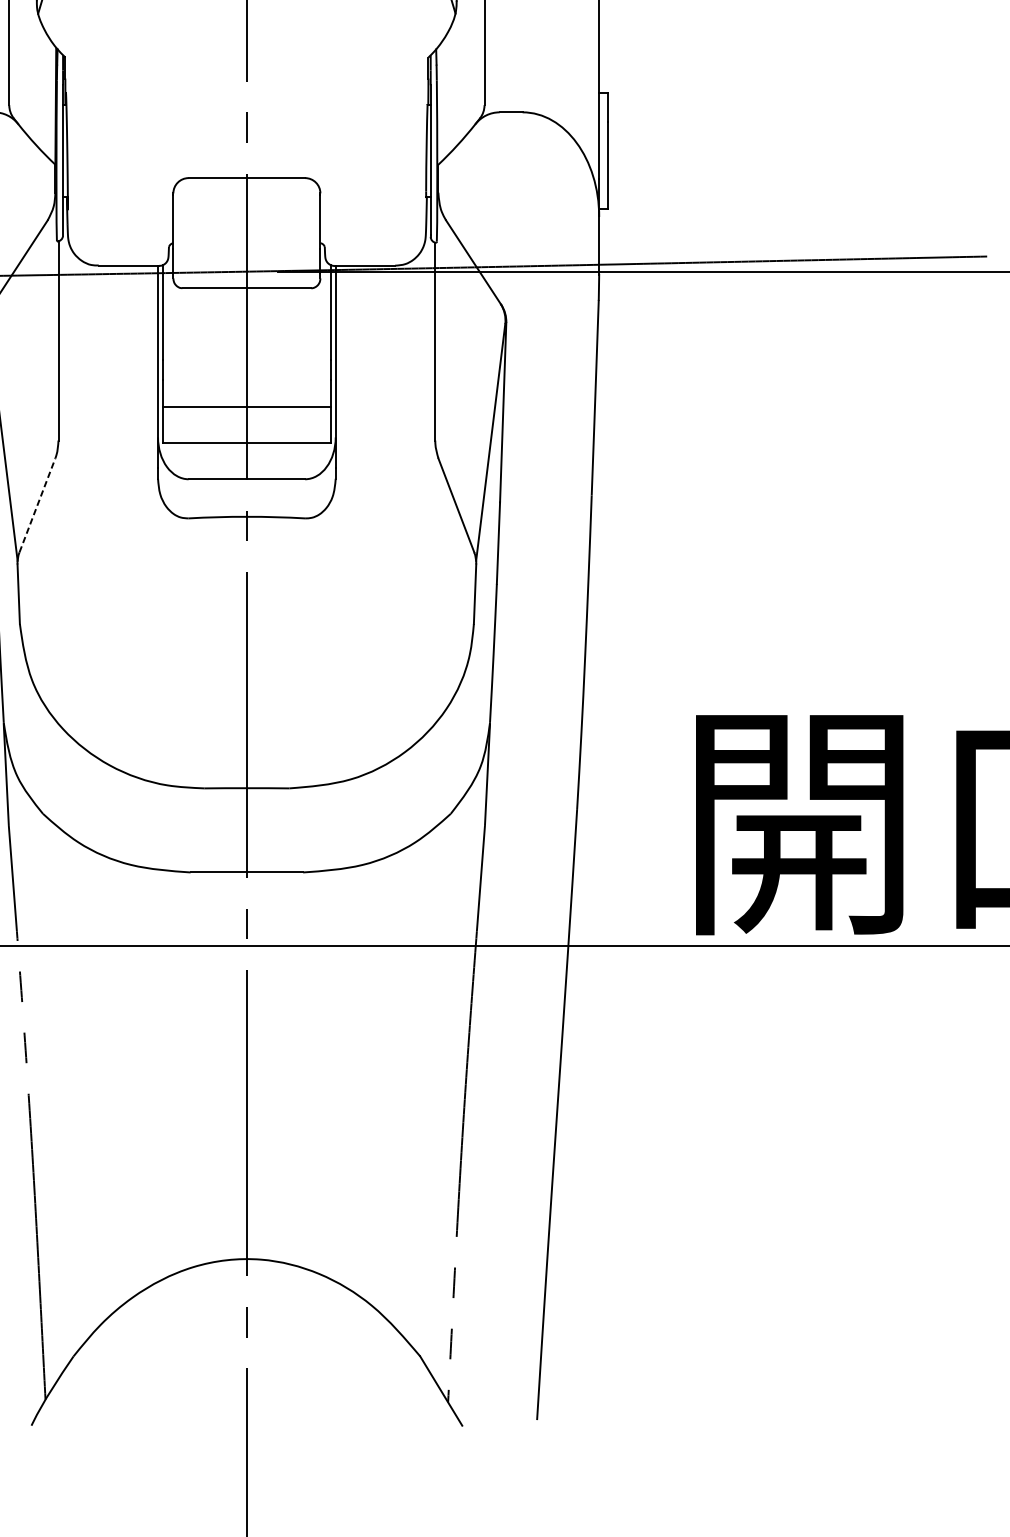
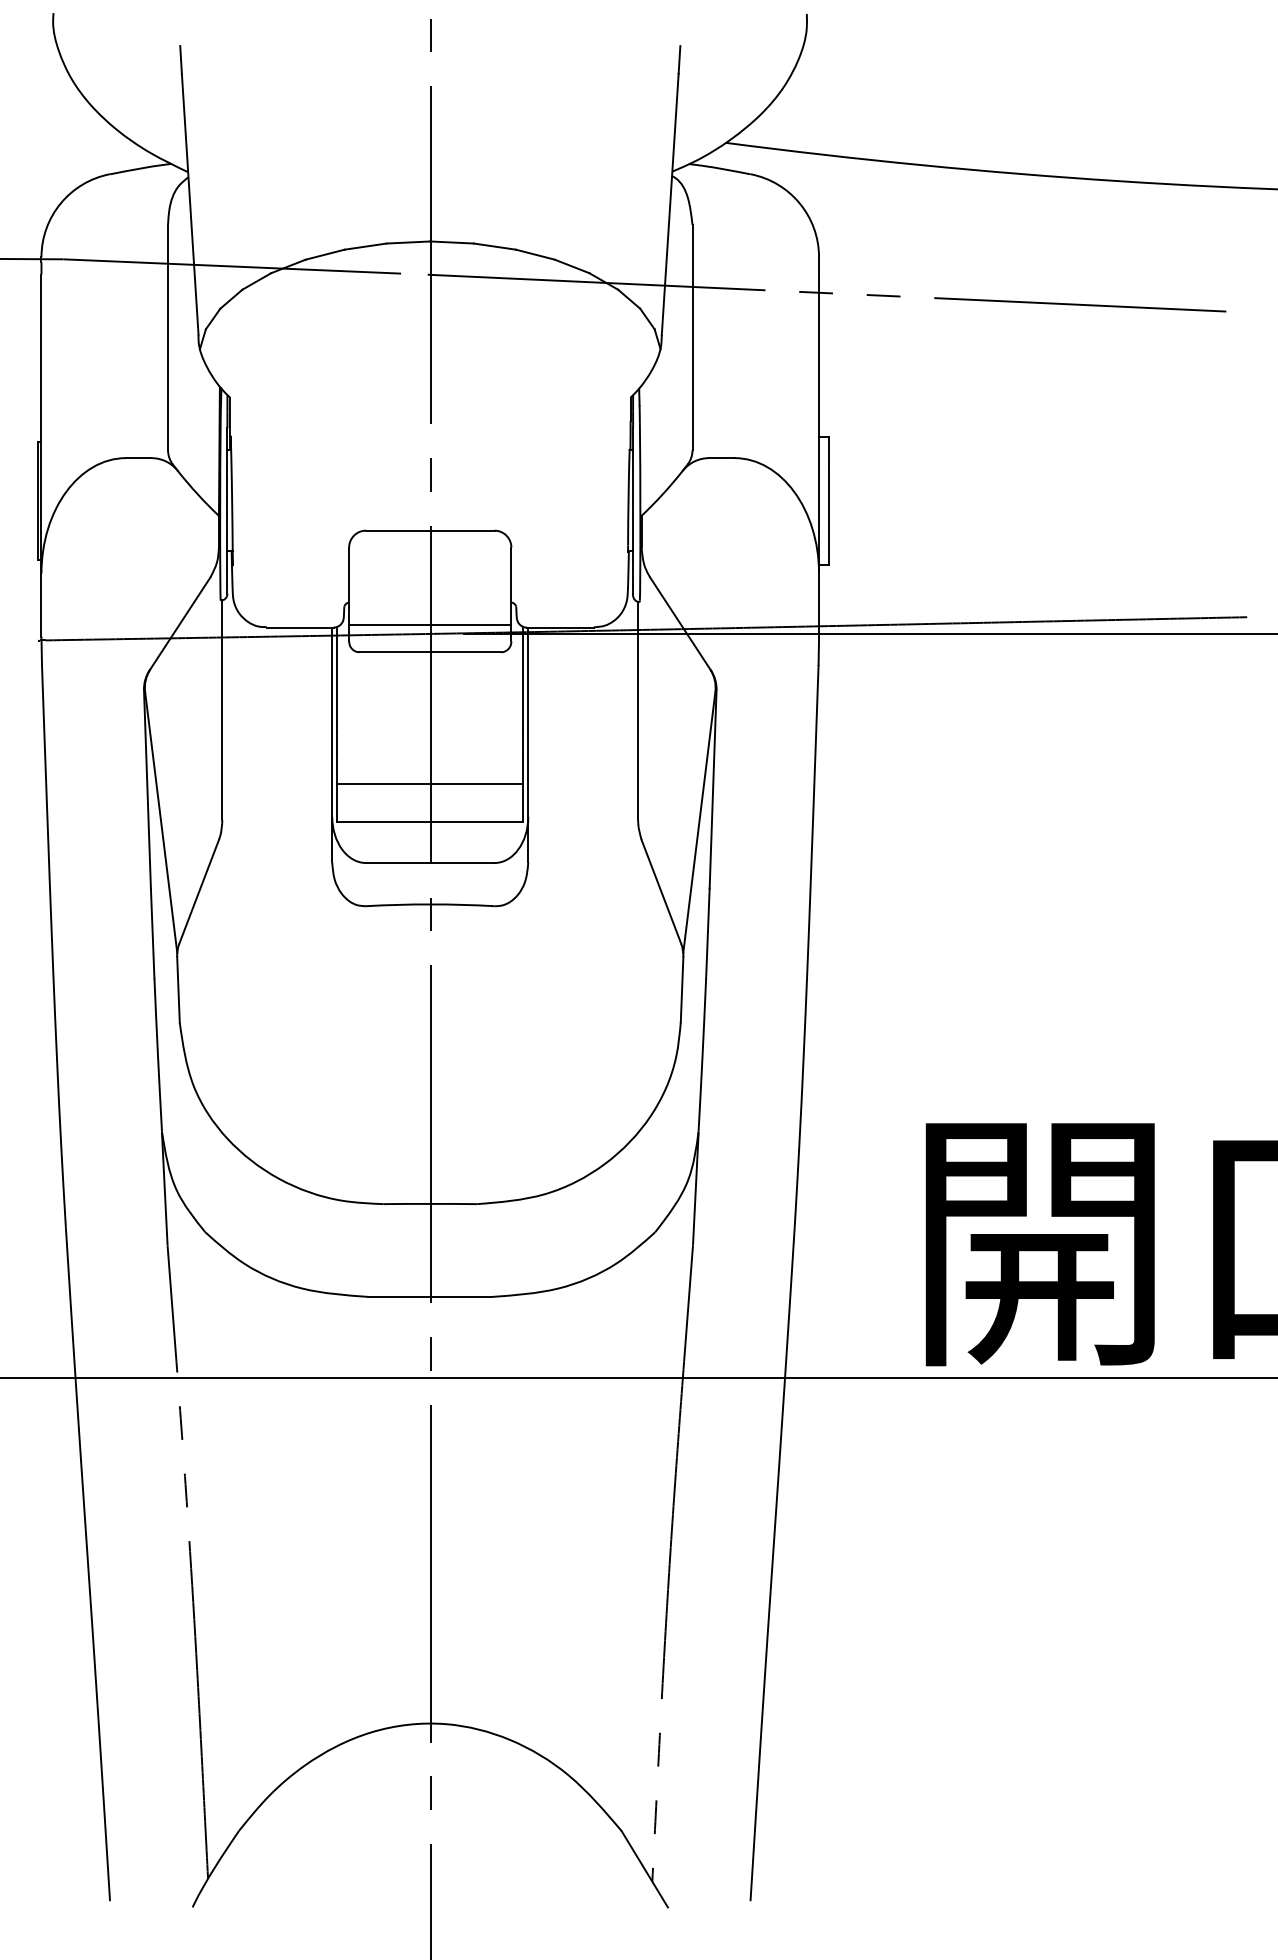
line: (247, 264) -> (430, 625), added
line: (37, 505) -> (199, 891), dashed -> solid

